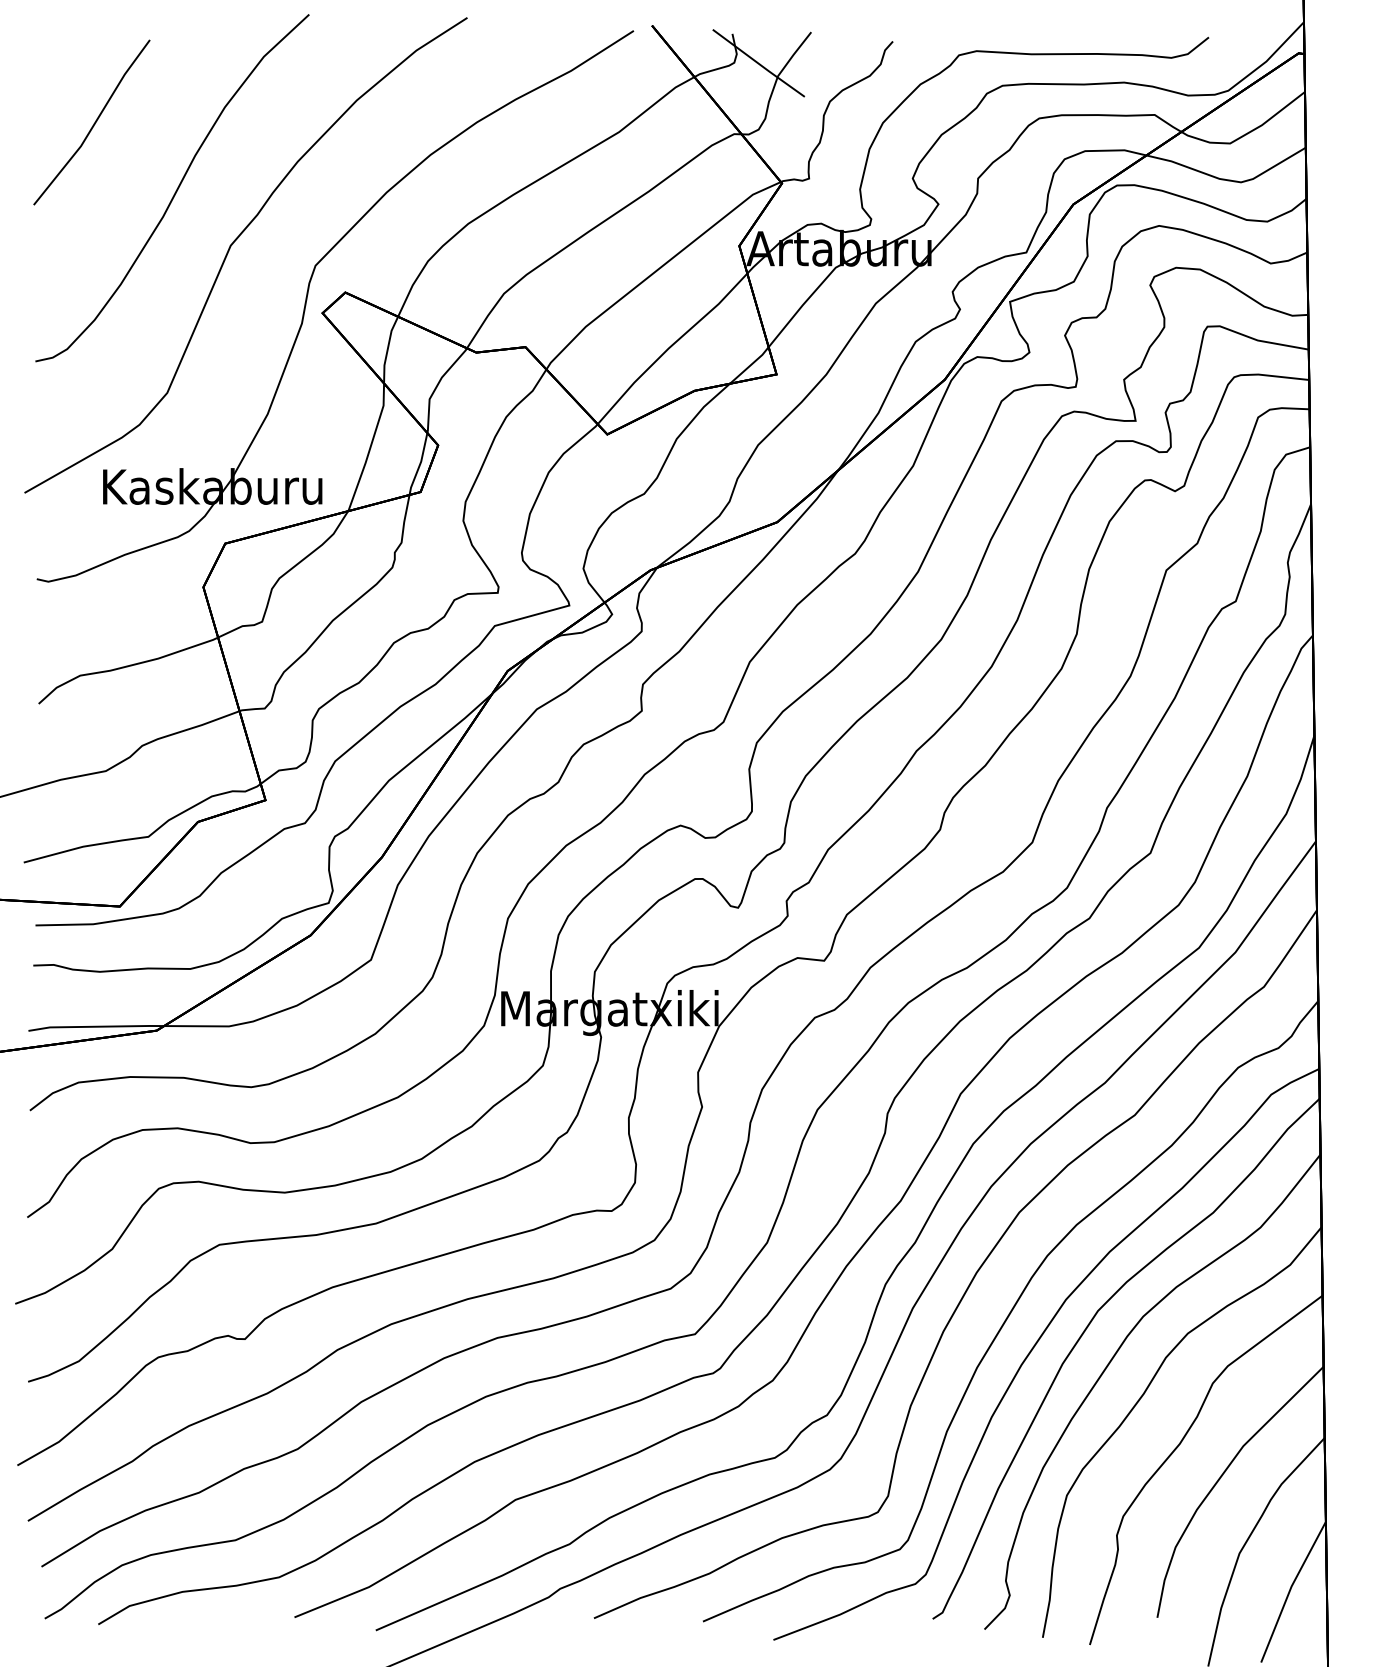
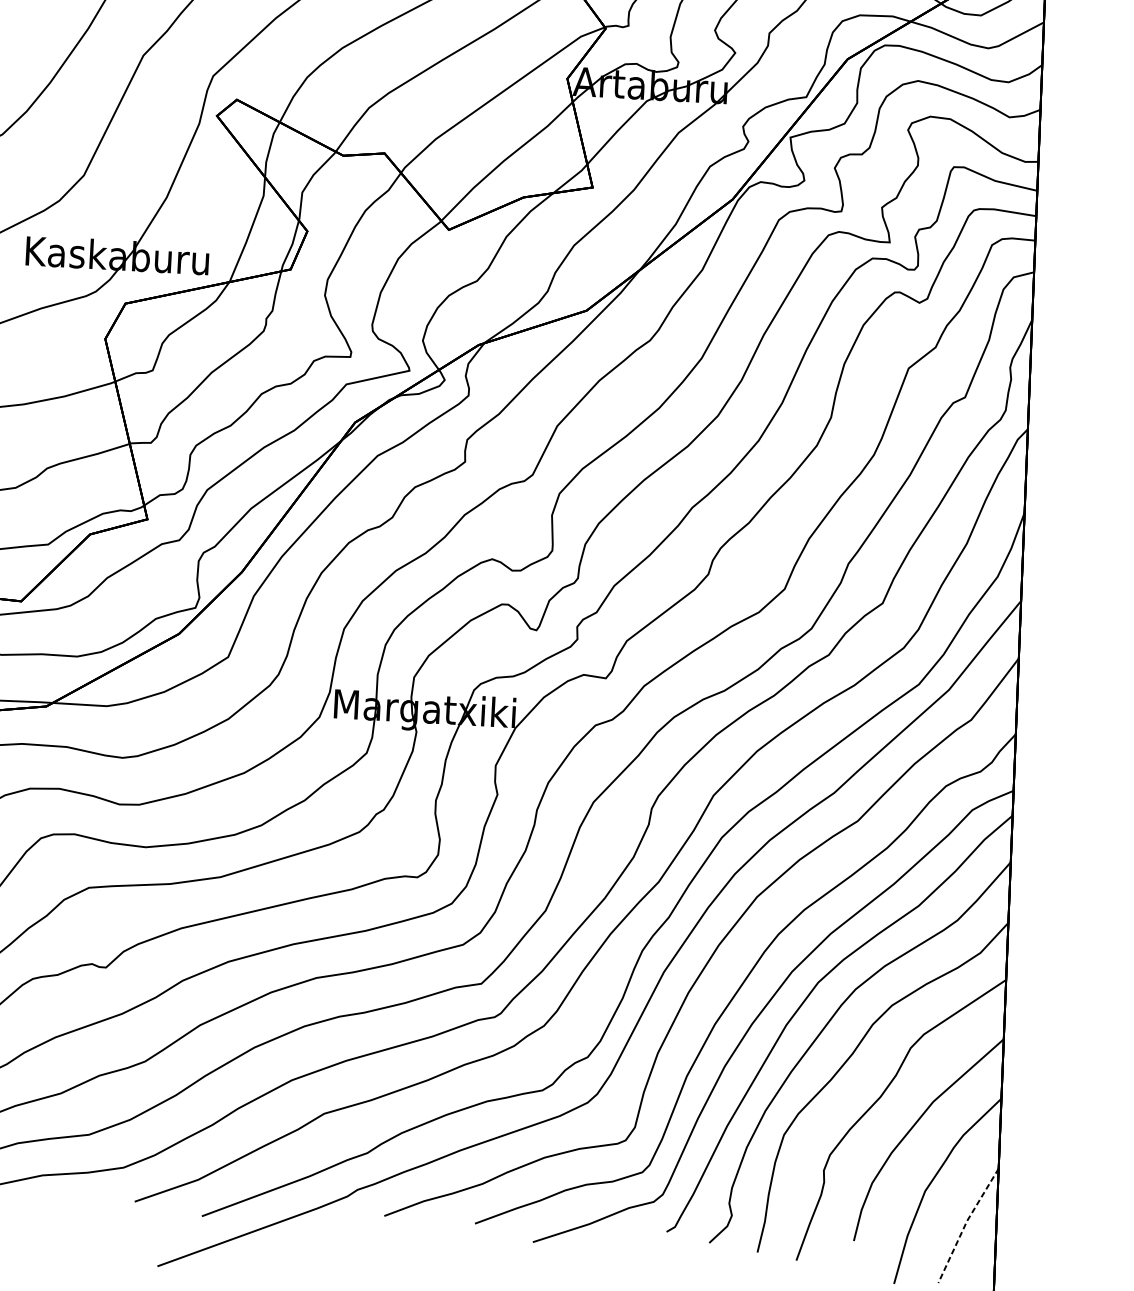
line: (1290, 1590) -> (966, 1224), solid -> dashed

